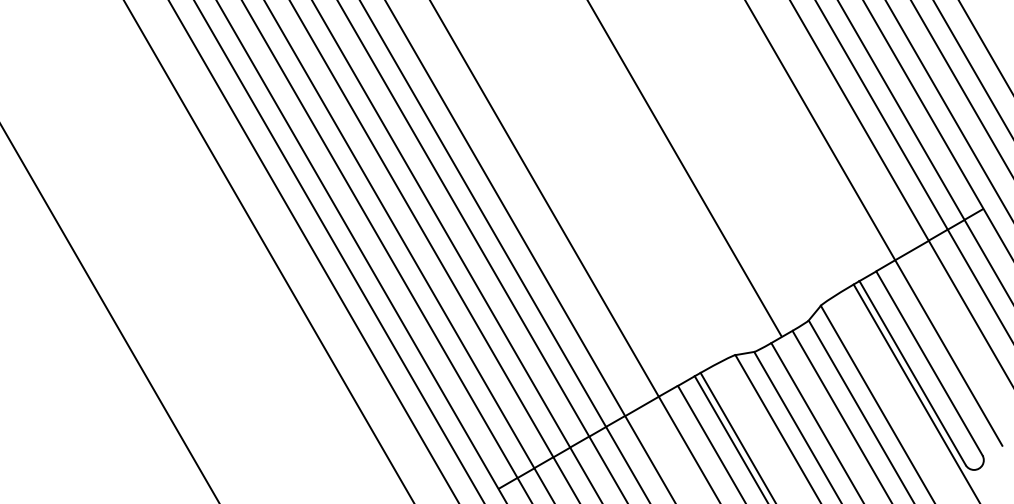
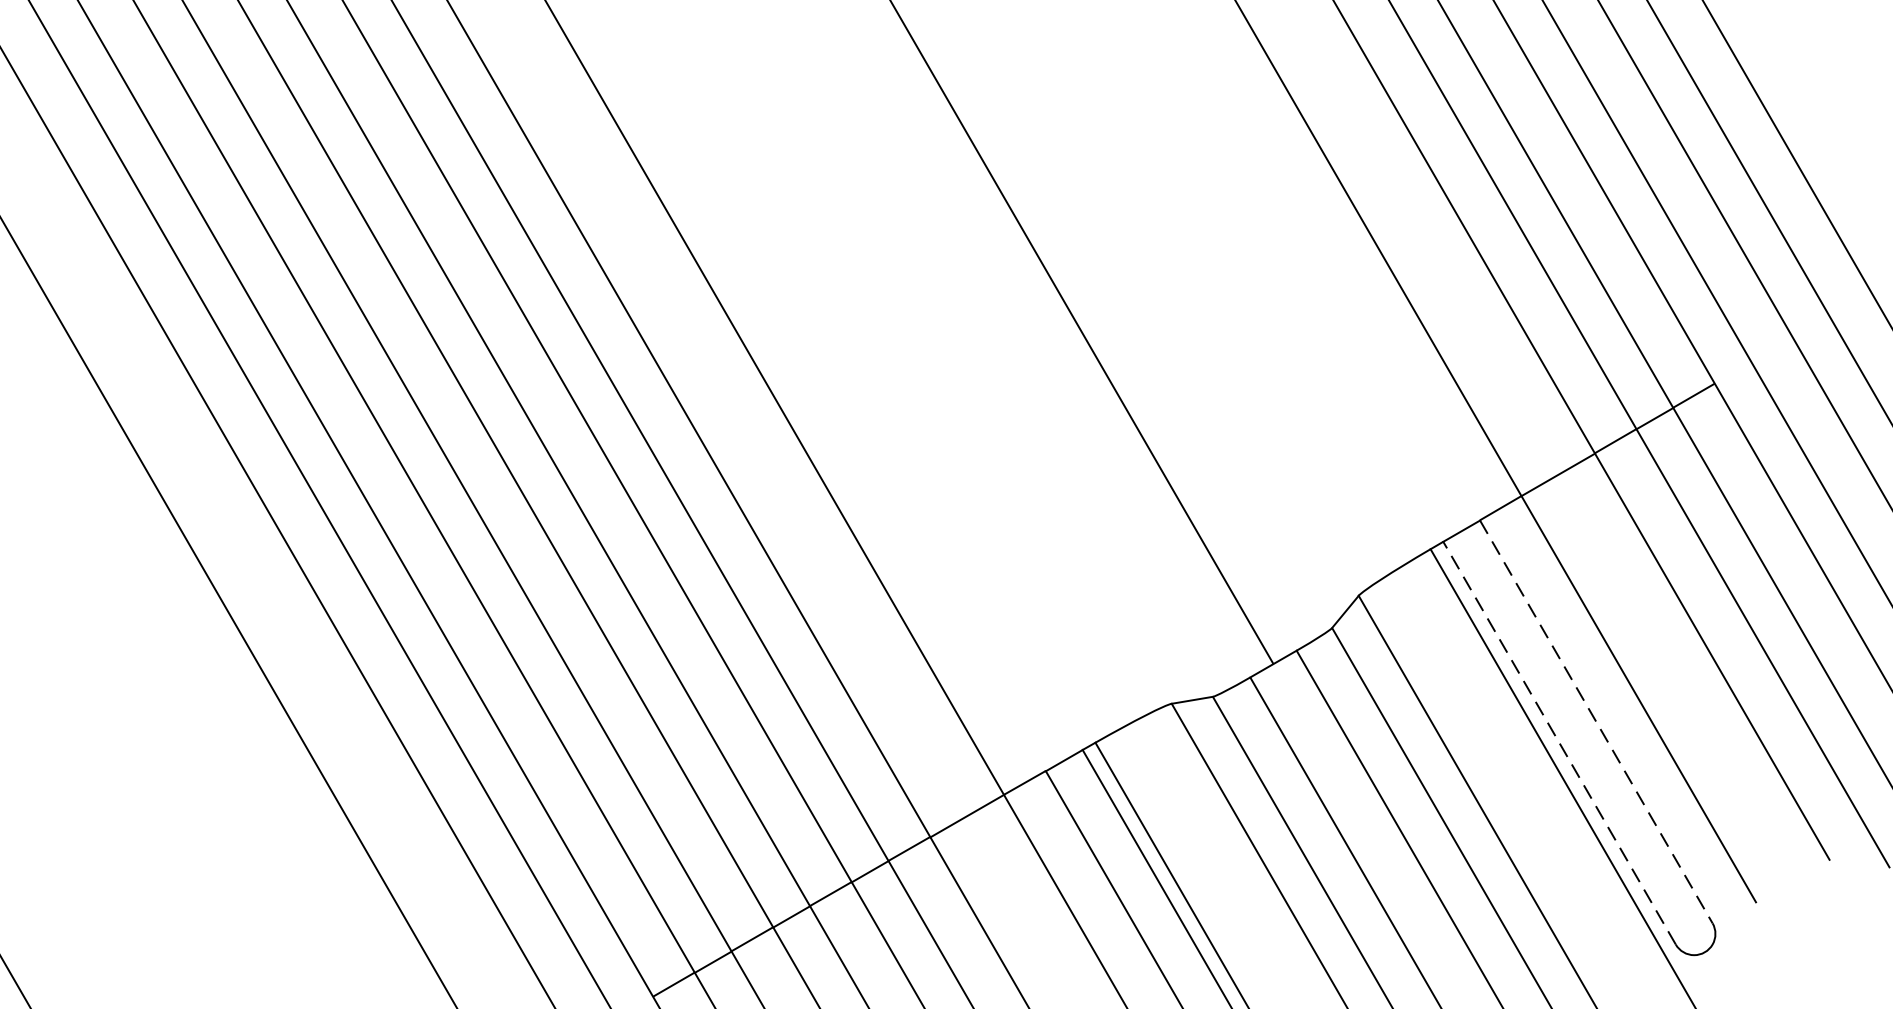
line: (929, 363) -> (1596, 722), solid -> dashed
line: (912, 372) -> (1559, 741), solid -> dashed

